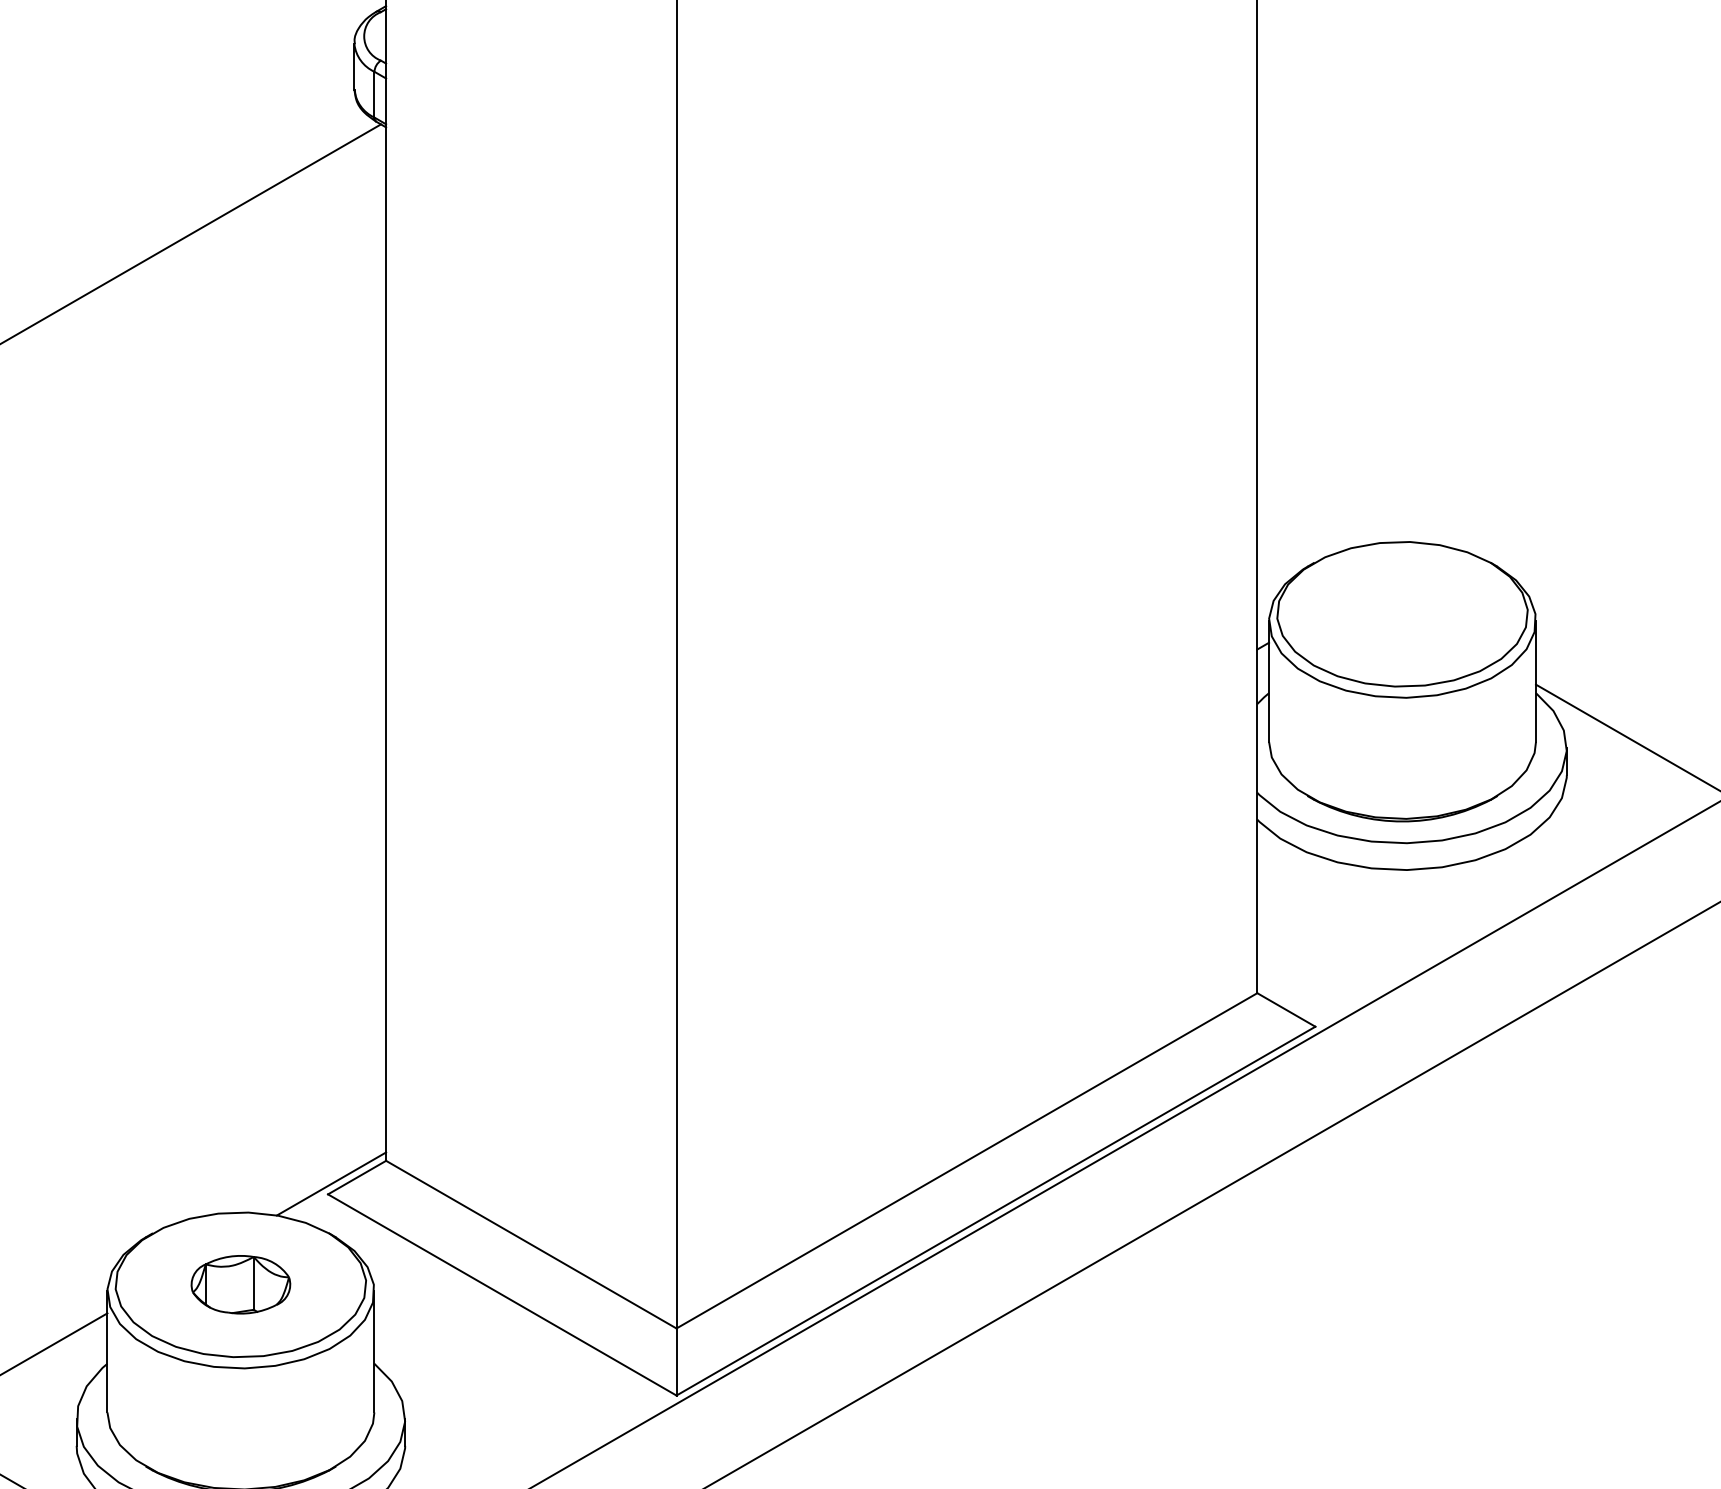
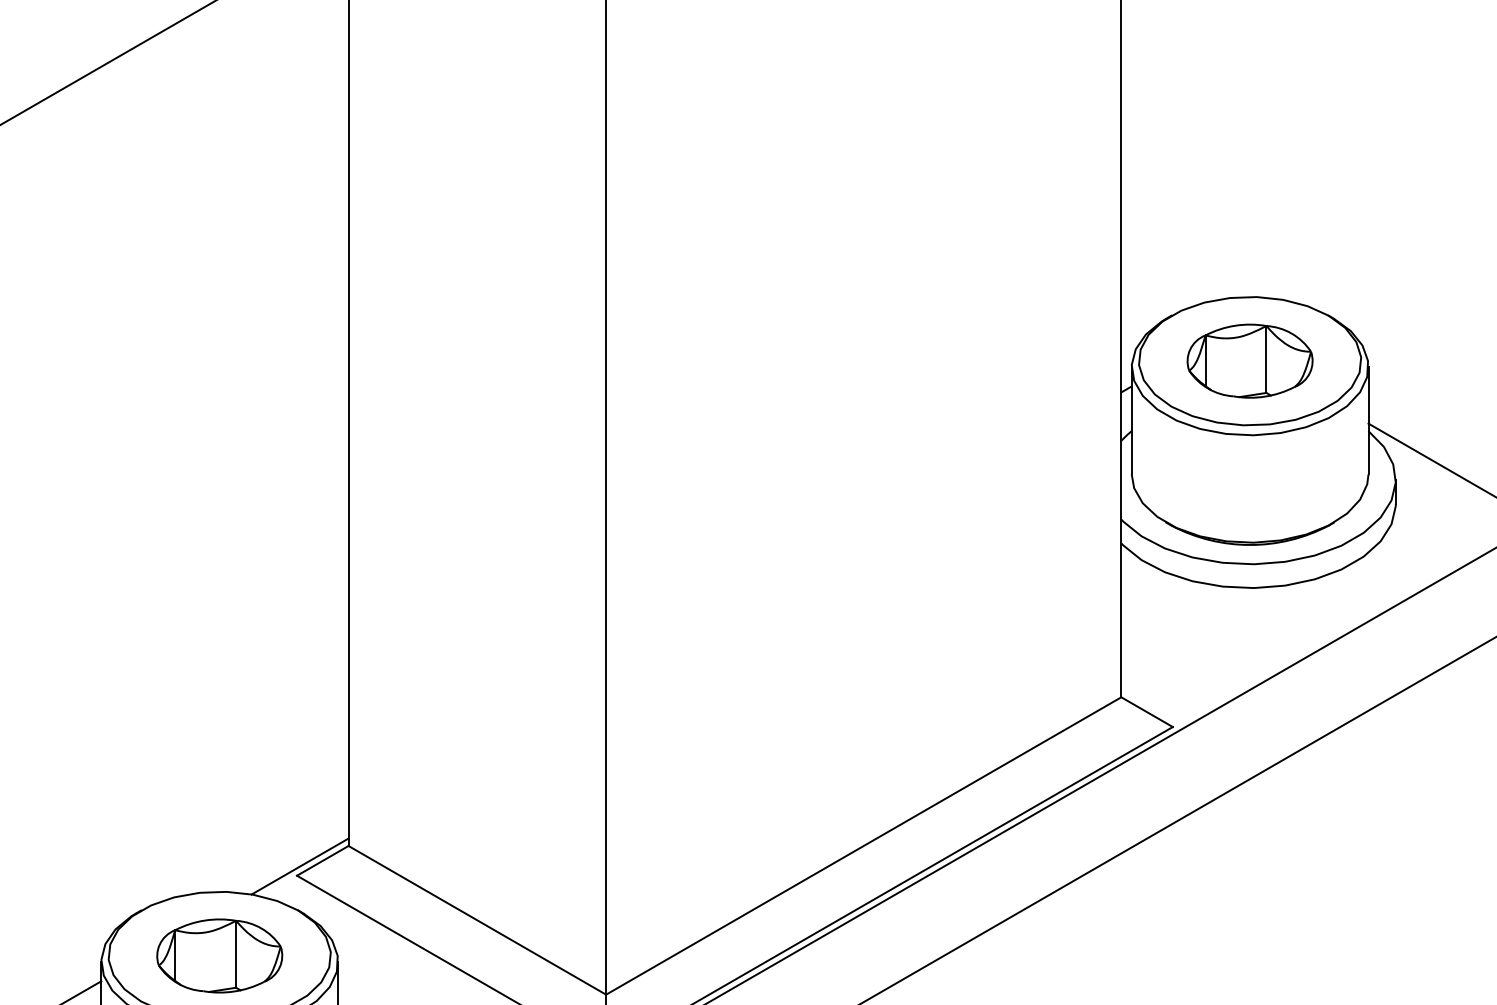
part: (1402, 614) -> (1250, 361), added
part: (240, 1284) -> (219, 955), size x1.43

